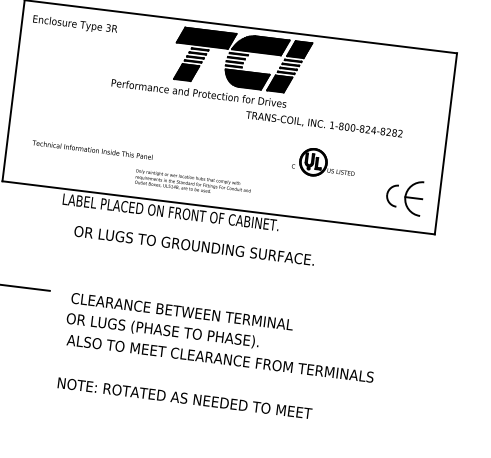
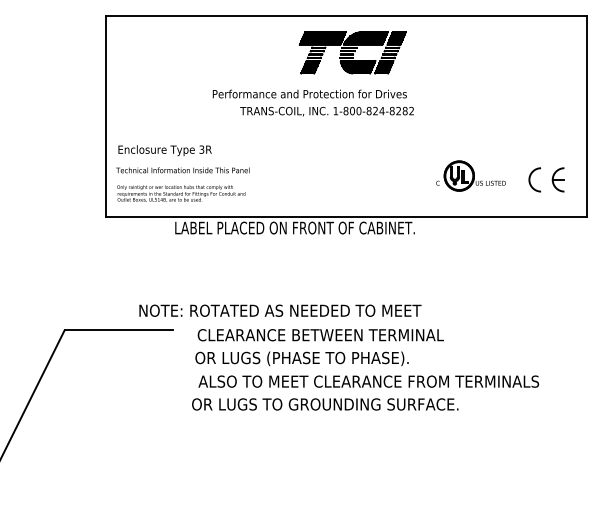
text: (74, 24) -> (164, 150), moved
part: (242, 60) -> (352, 52), size x0.71
text: (323, 124) -> (326, 111), moved
text: (92, 150) -> (182, 170), moved
part: (323, 162) -> (470, 175), moved
text: (193, 183) -> (181, 193), moved
part: (412, 197) -> (557, 179), size x0.62
text: (194, 245) -> (325, 404), moved
text: (185, 398) -> (280, 310), moved

